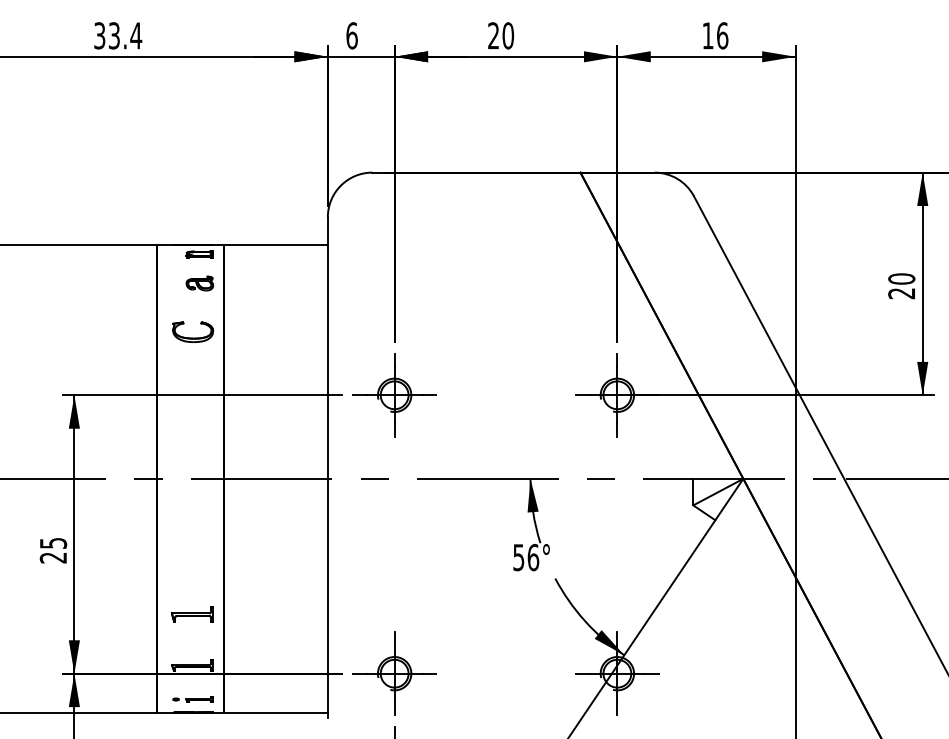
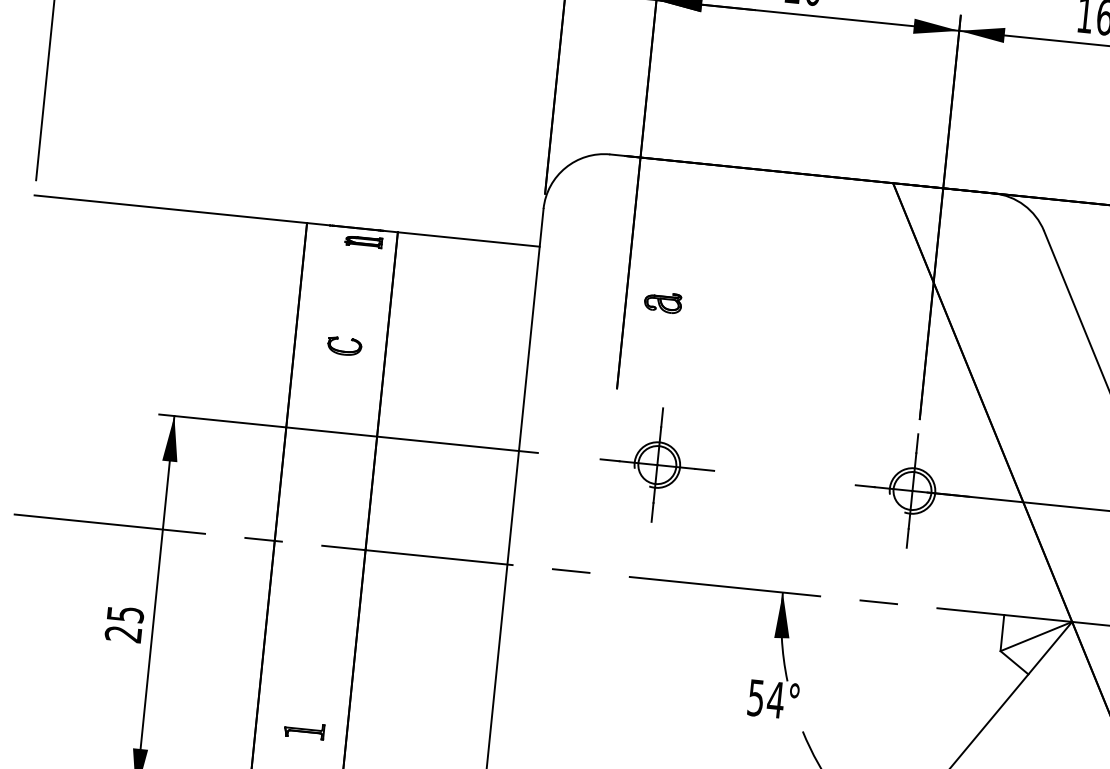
part: (199, 283) -> (662, 302), moved
part: (193, 331) -> (345, 345), size x0.6
part: (394, 395) -> (657, 465), moved
text: (533, 557) -> (776, 699), 56° -> 54°
part: (192, 614) -> (304, 730), size x0.7

